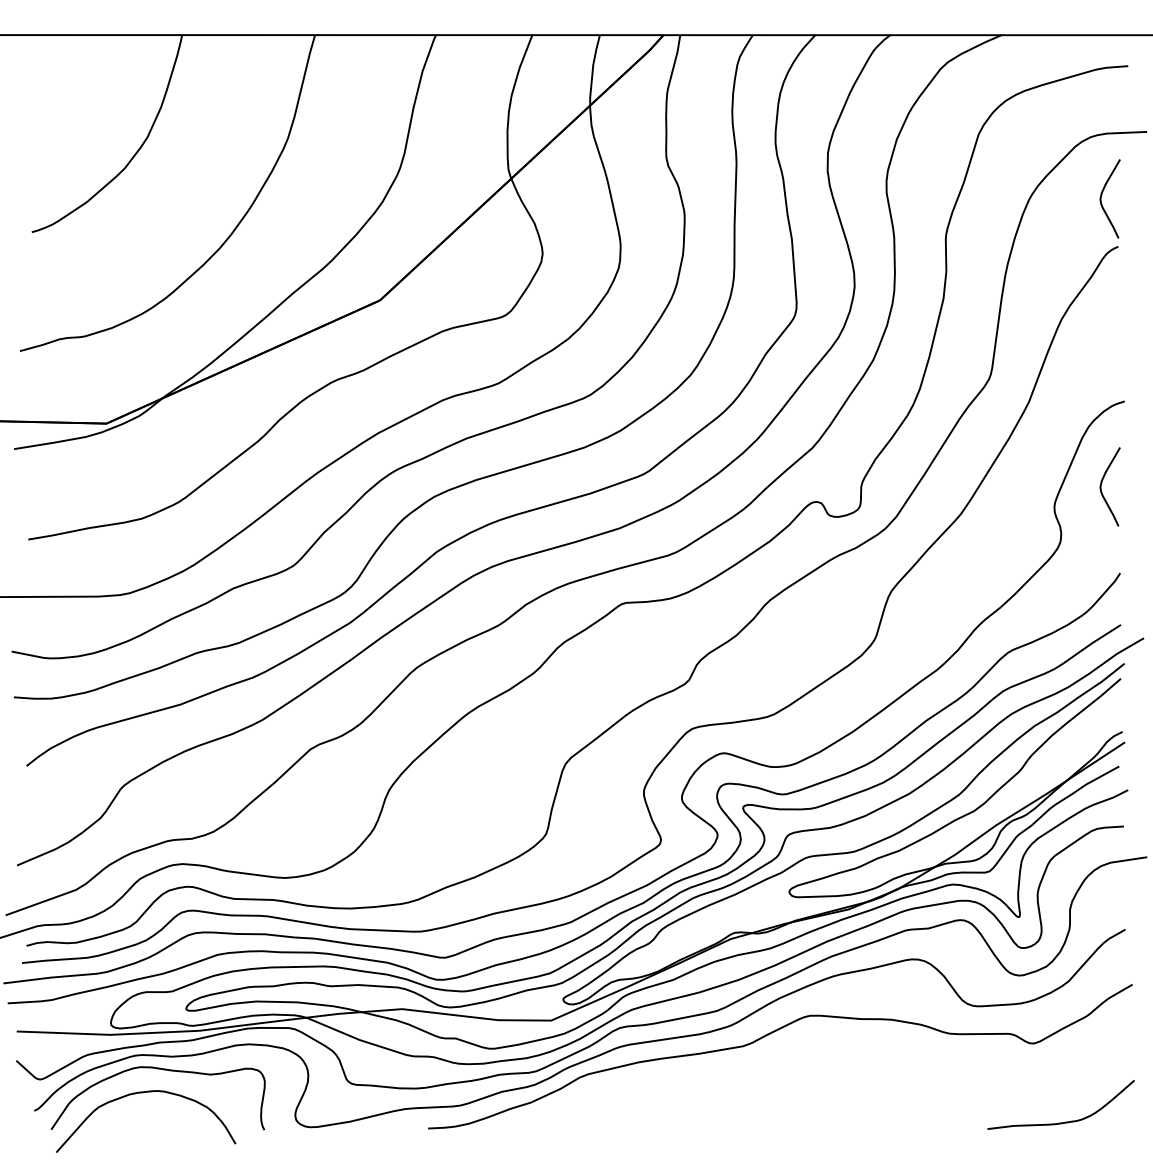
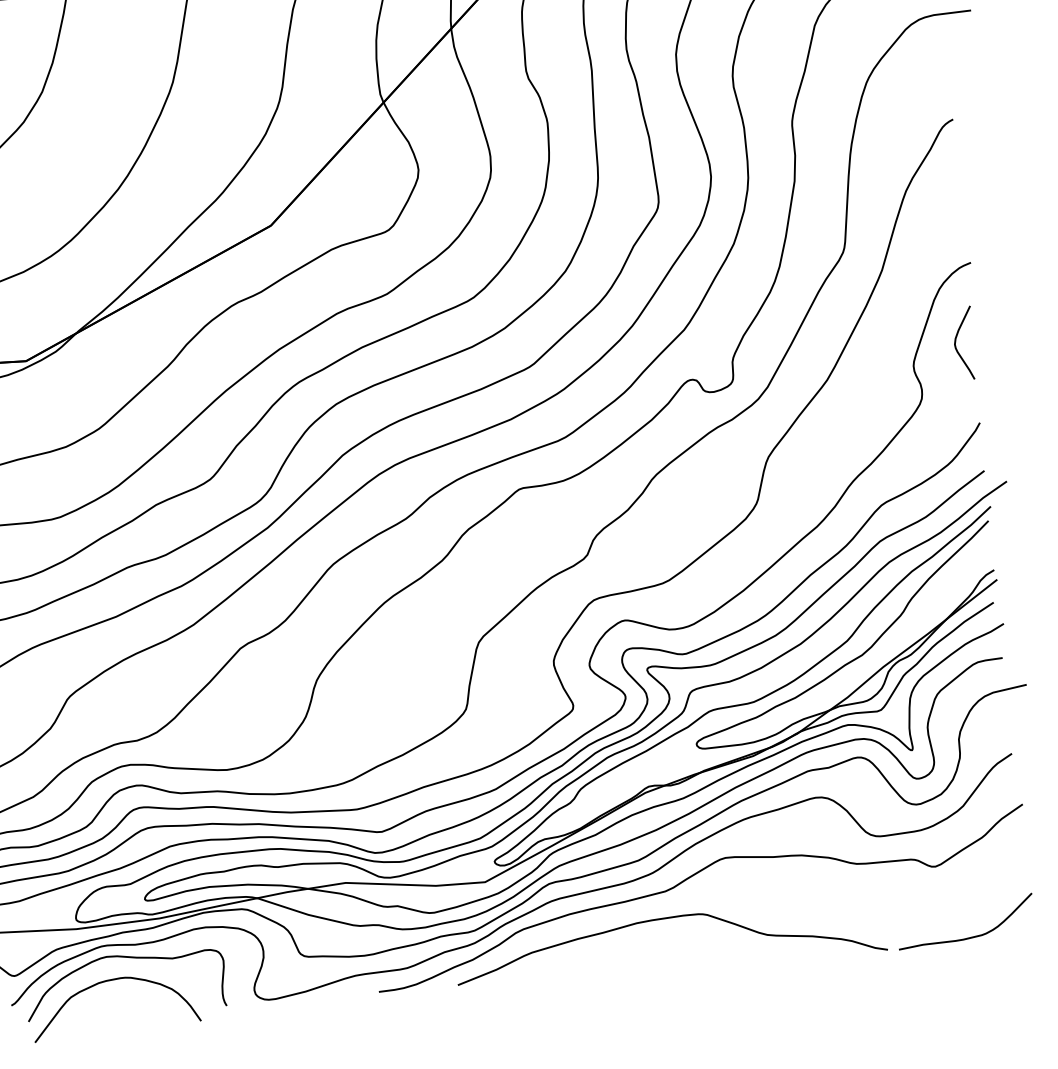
curve: (1102, 195) -> (934, 73), removed
curve: (738, 1076) -> (663, 919), added

